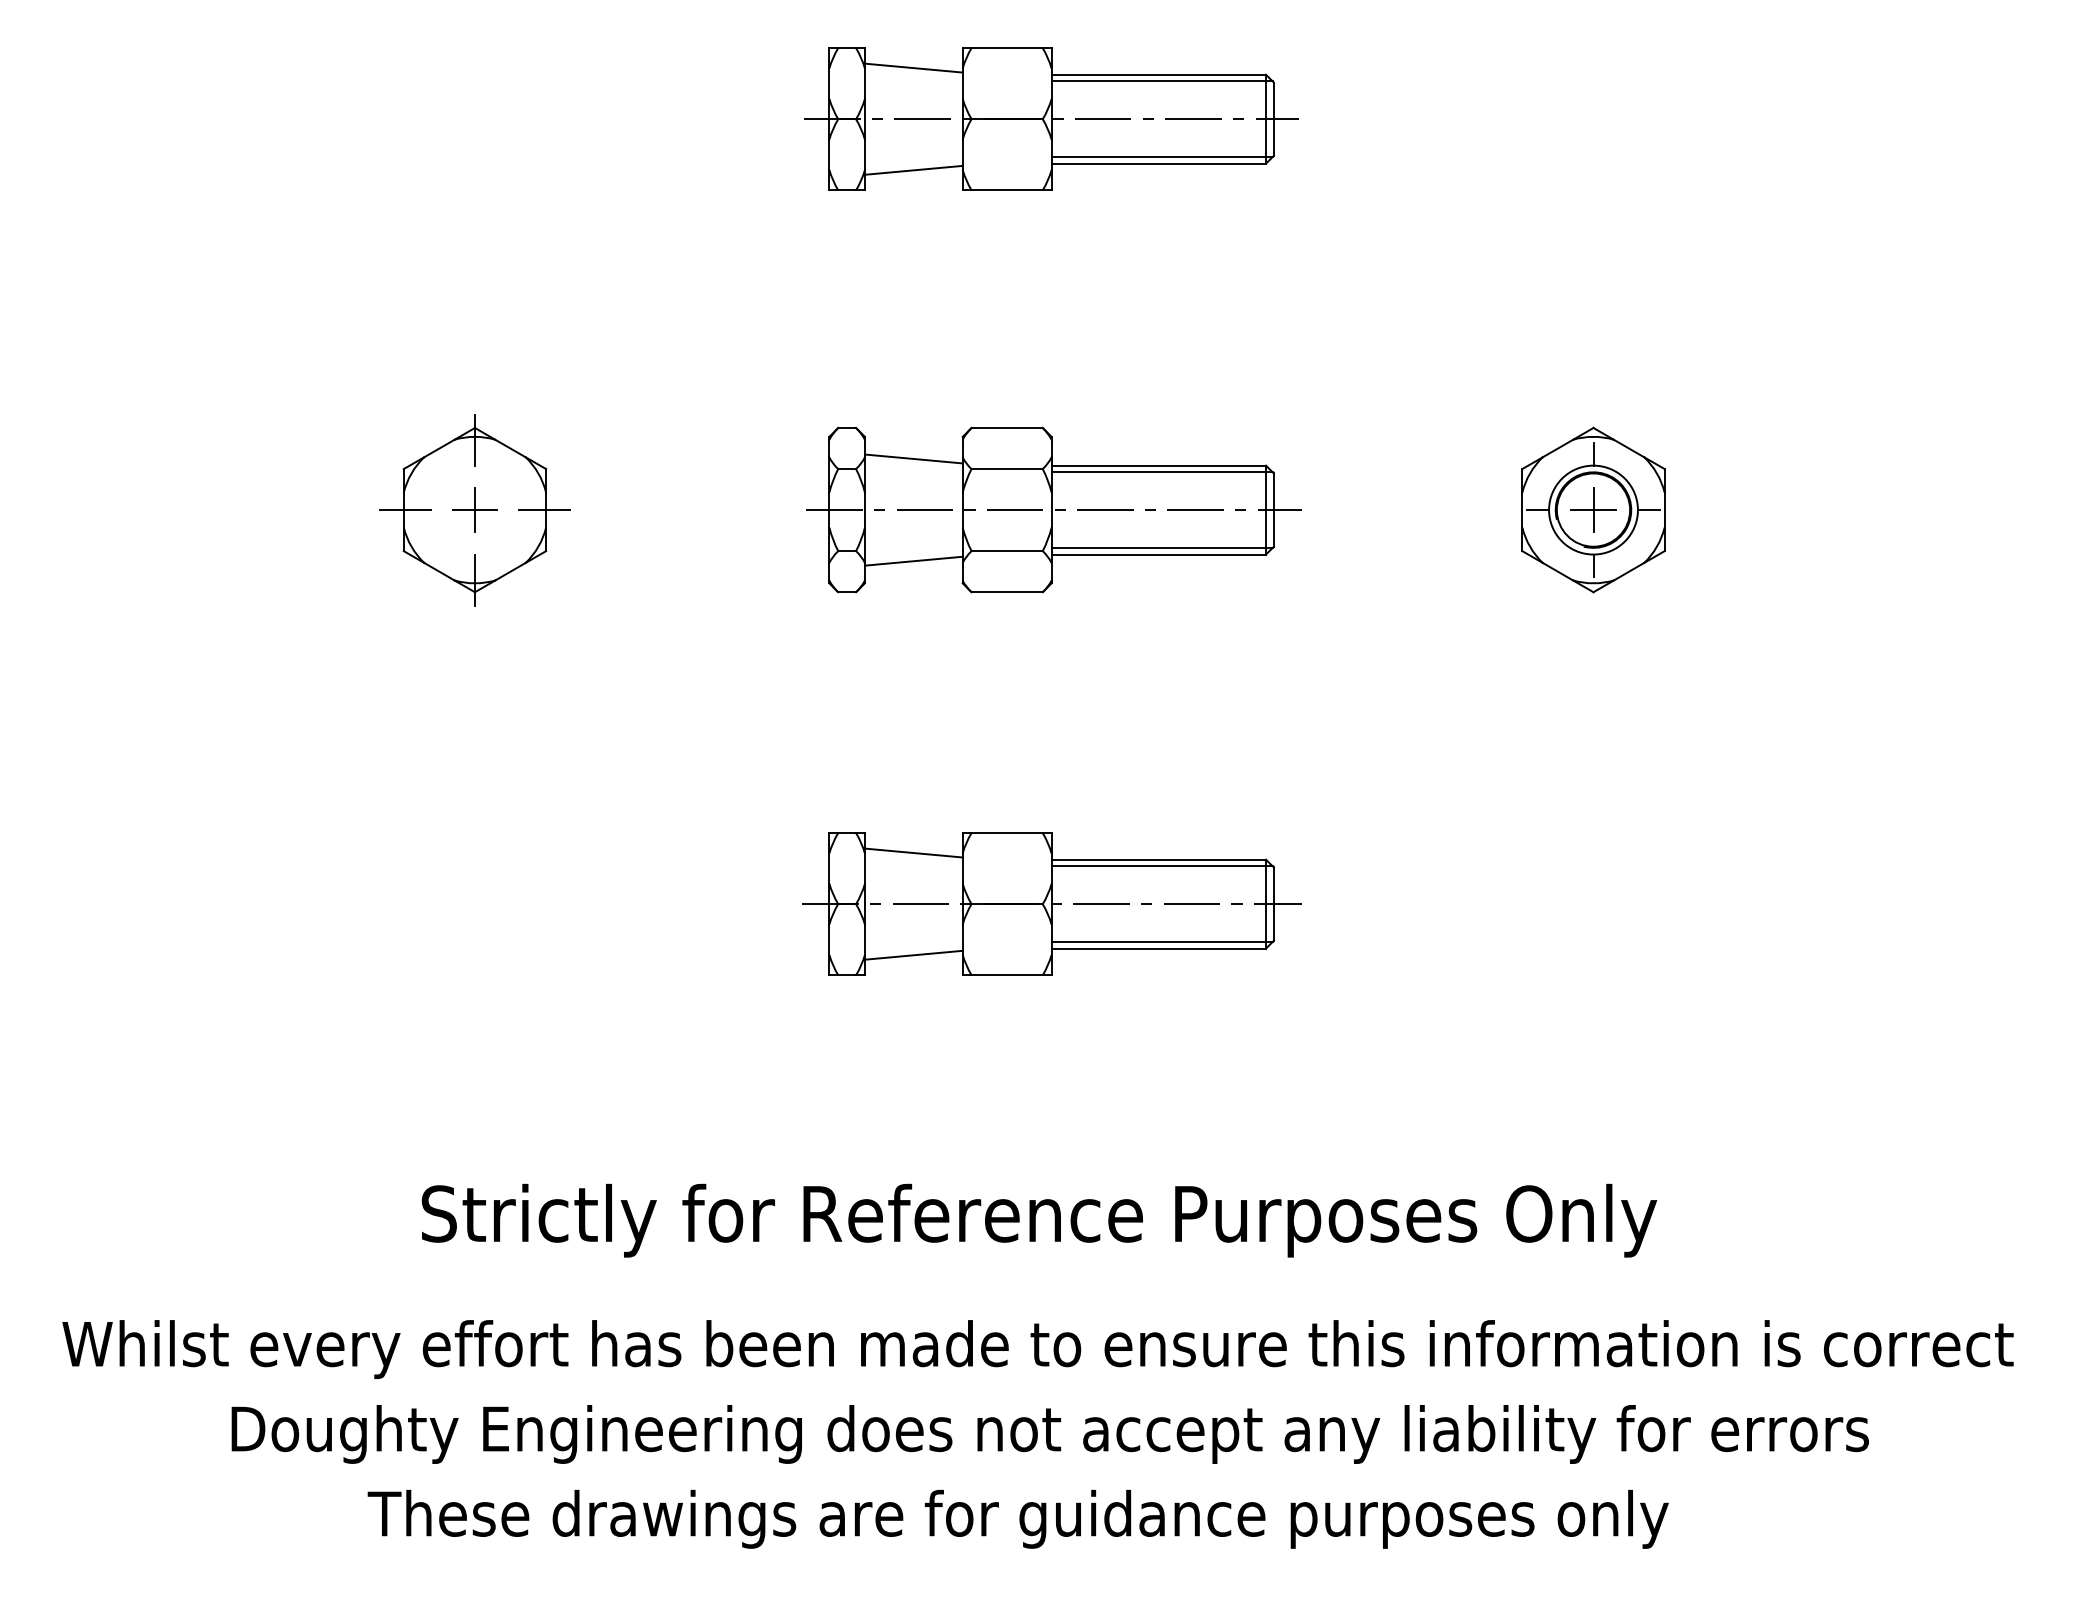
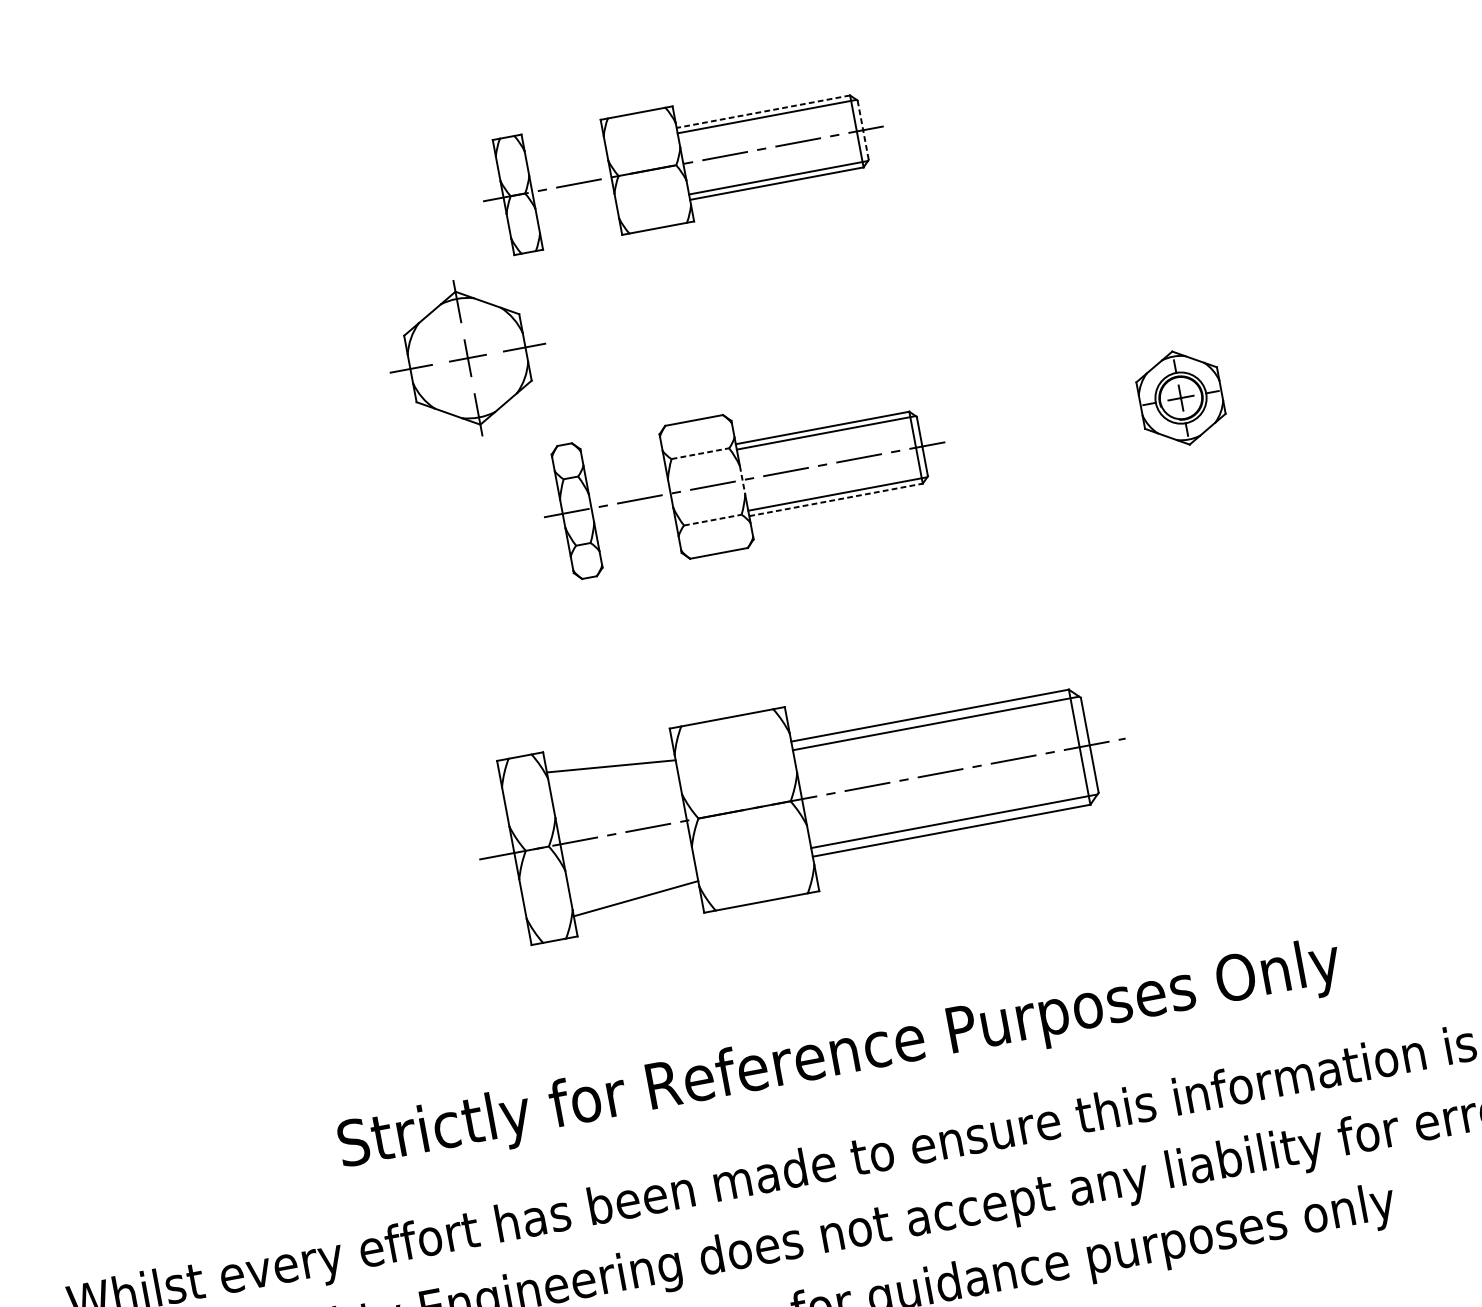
line: (913, 67) -> (563, 142), removed
line: (1158, 74) -> (763, 111), solid -> dashed
line: (1273, 119) -> (862, 130), solid -> dashed
line: (913, 169) -> (579, 225), removed
line: (913, 458) -> (622, 459), removed
line: (1007, 469) -> (700, 454), solid -> dashed
part: (1593, 509) -> (1180, 397), size x0.7
part: (474, 510) -> (467, 358), moved
line: (1051, 510) -> (742, 480), solid -> dashed
line: (1007, 551) -> (713, 520), solid -> dashed
line: (1159, 554) -> (836, 499), solid -> dashed
line: (913, 560) -> (638, 541), removed
part: (1051, 903) -> (802, 798), size x1.6

